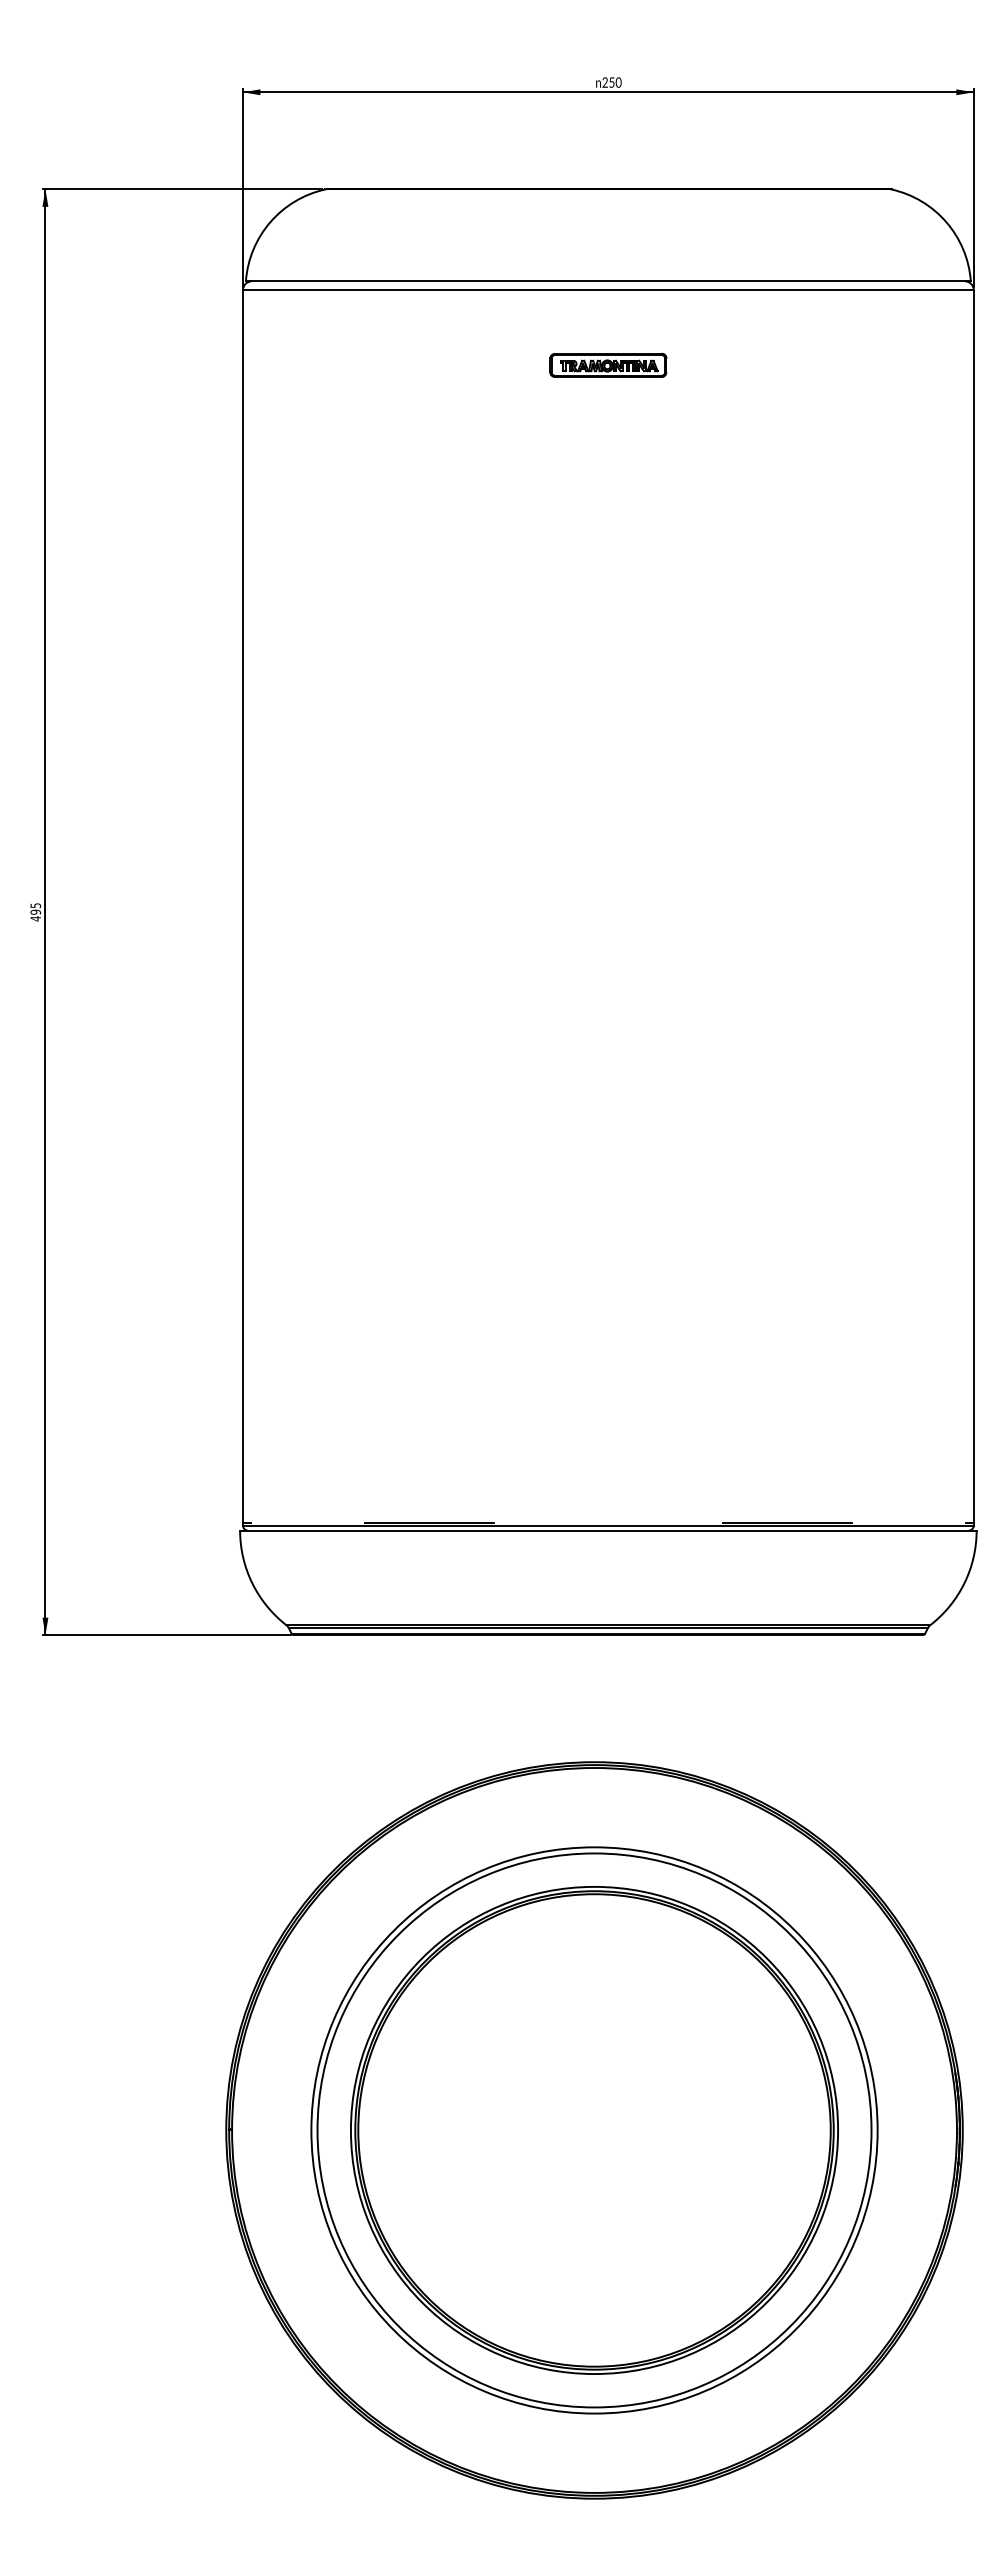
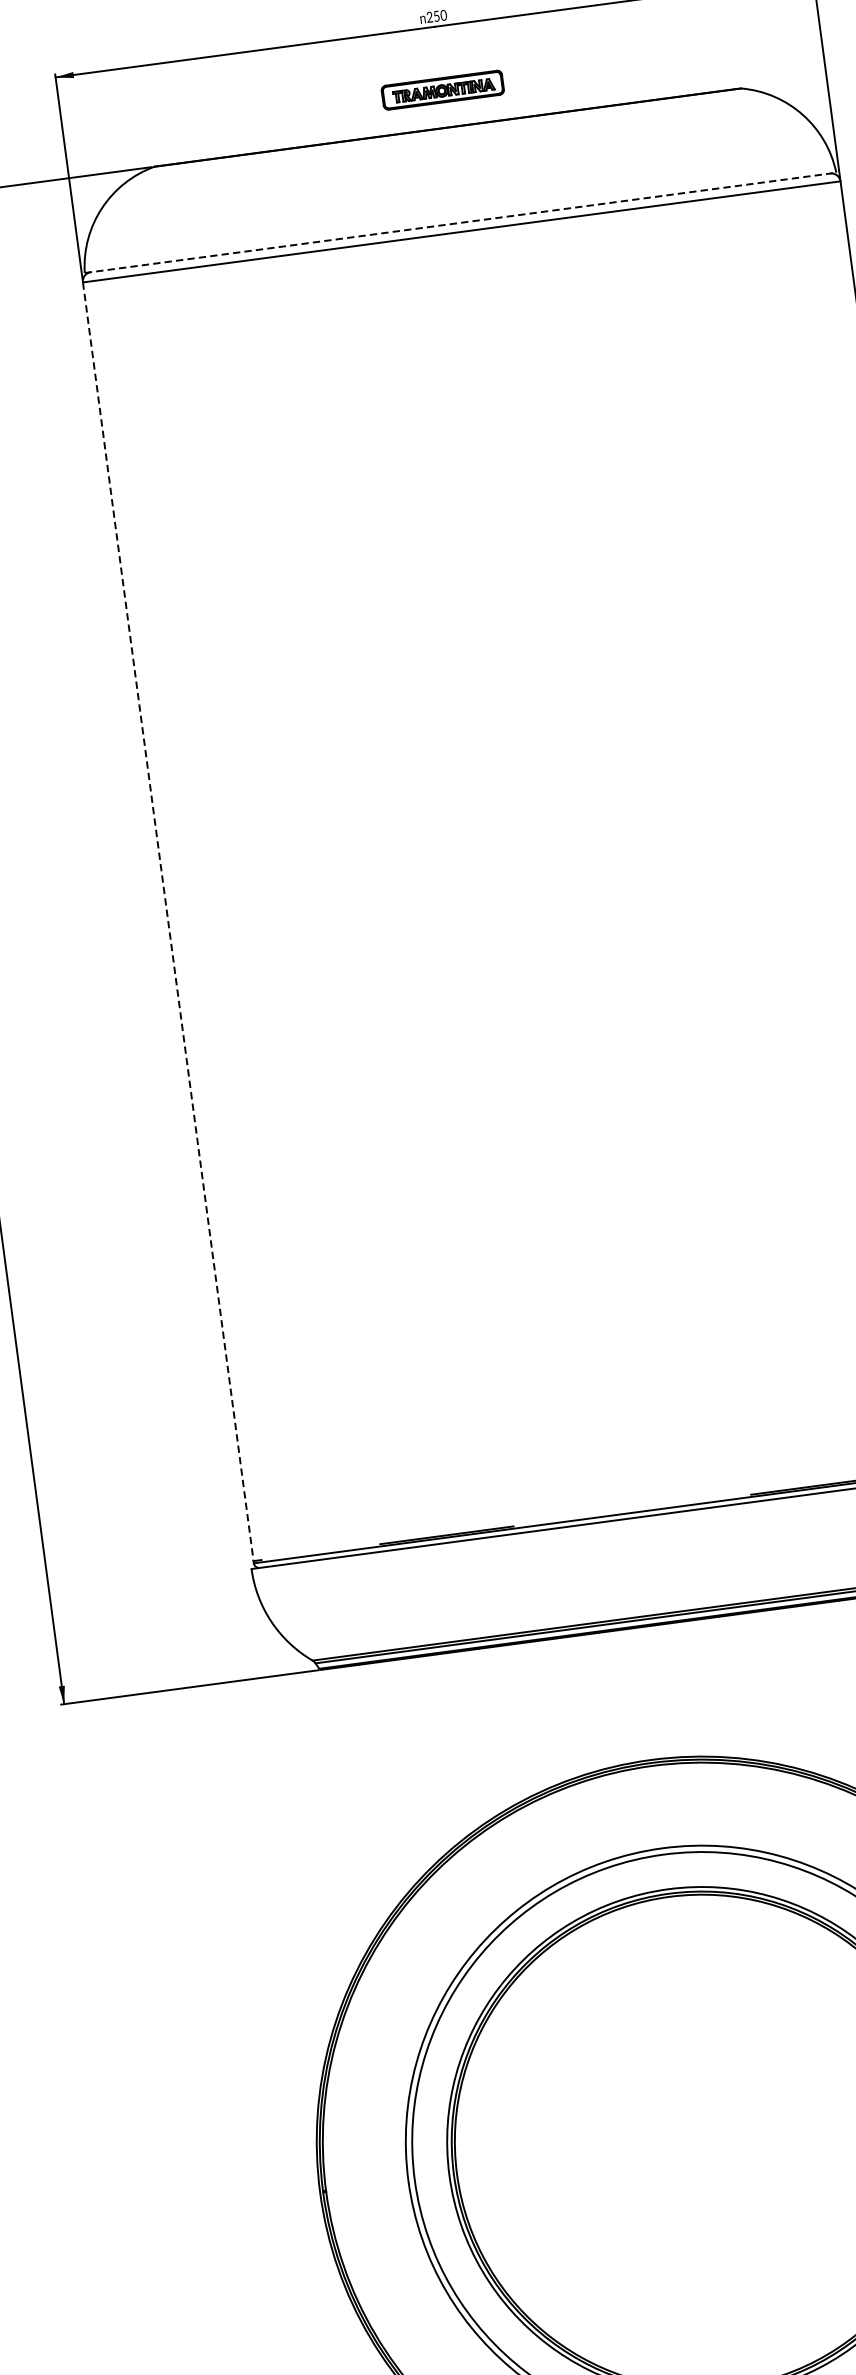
line: (608, 281) -> (460, 223), solid -> dashed
part: (608, 365) -> (442, 90), moved
line: (243, 907) -> (168, 922), solid -> dashed

